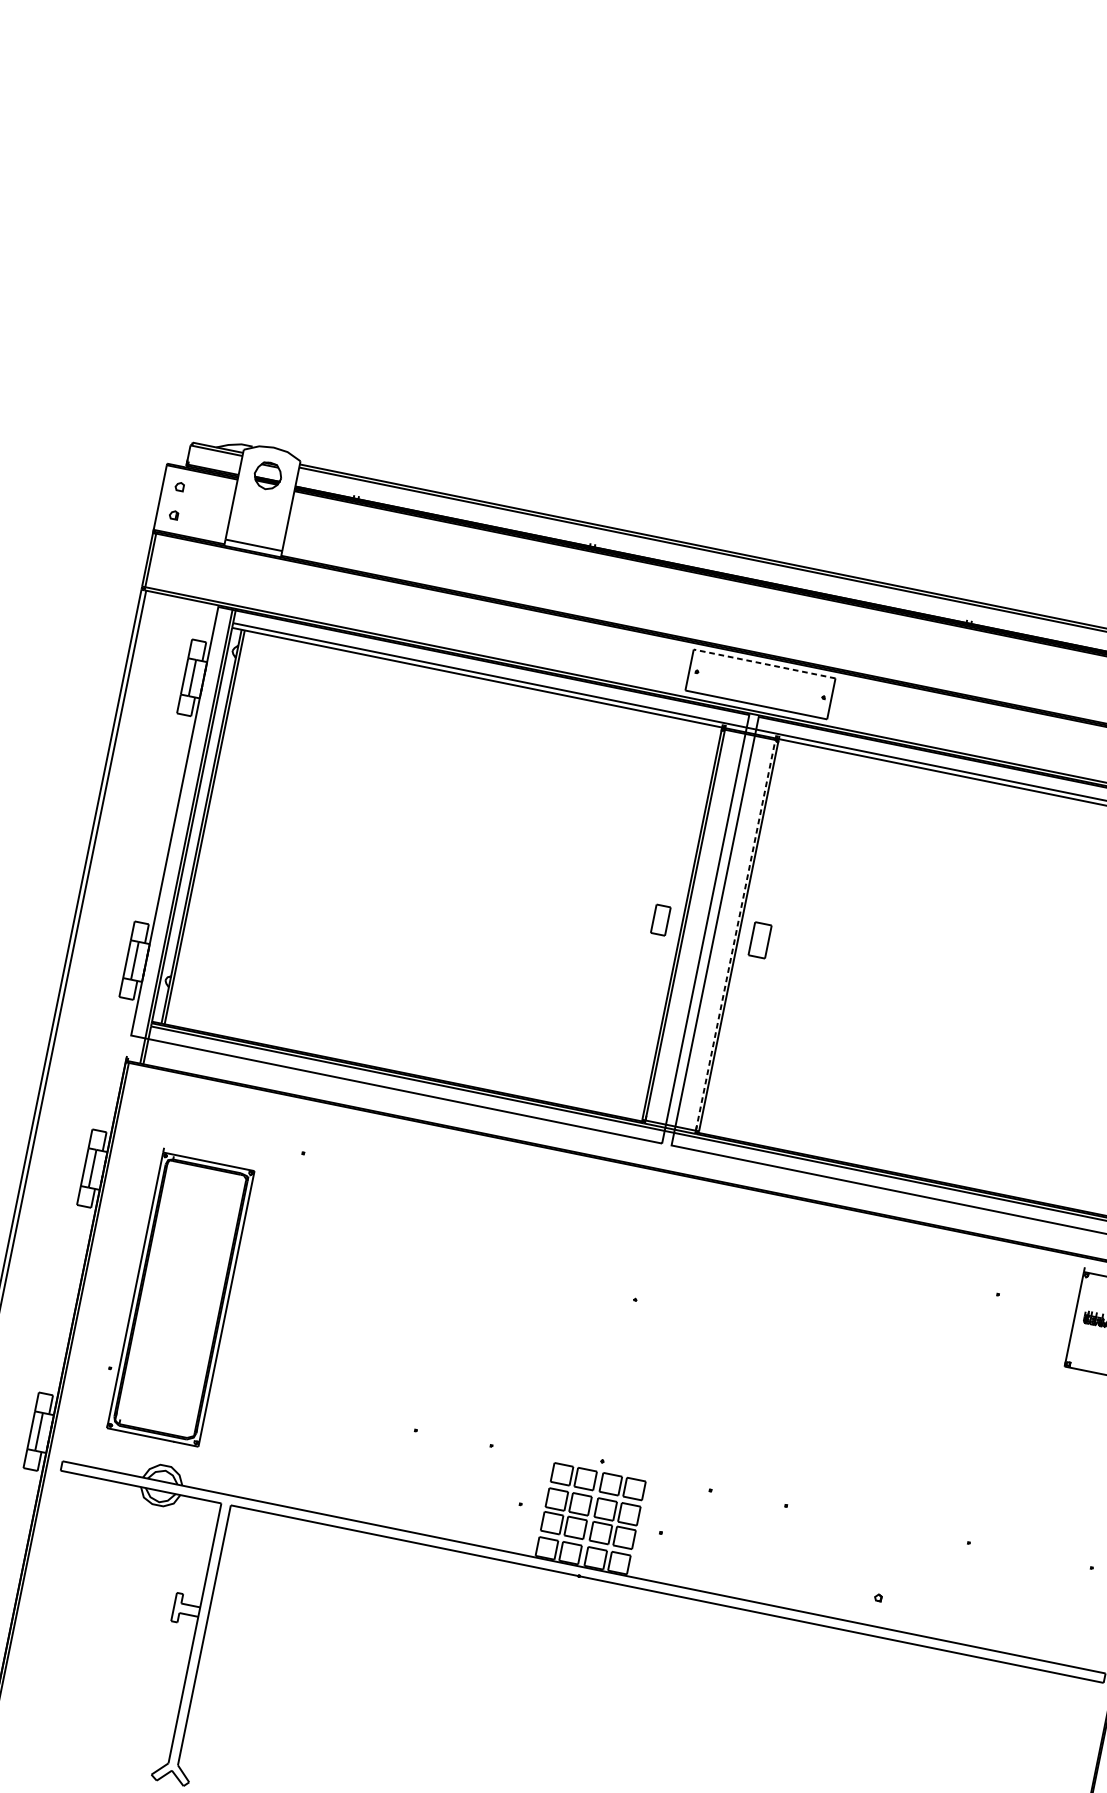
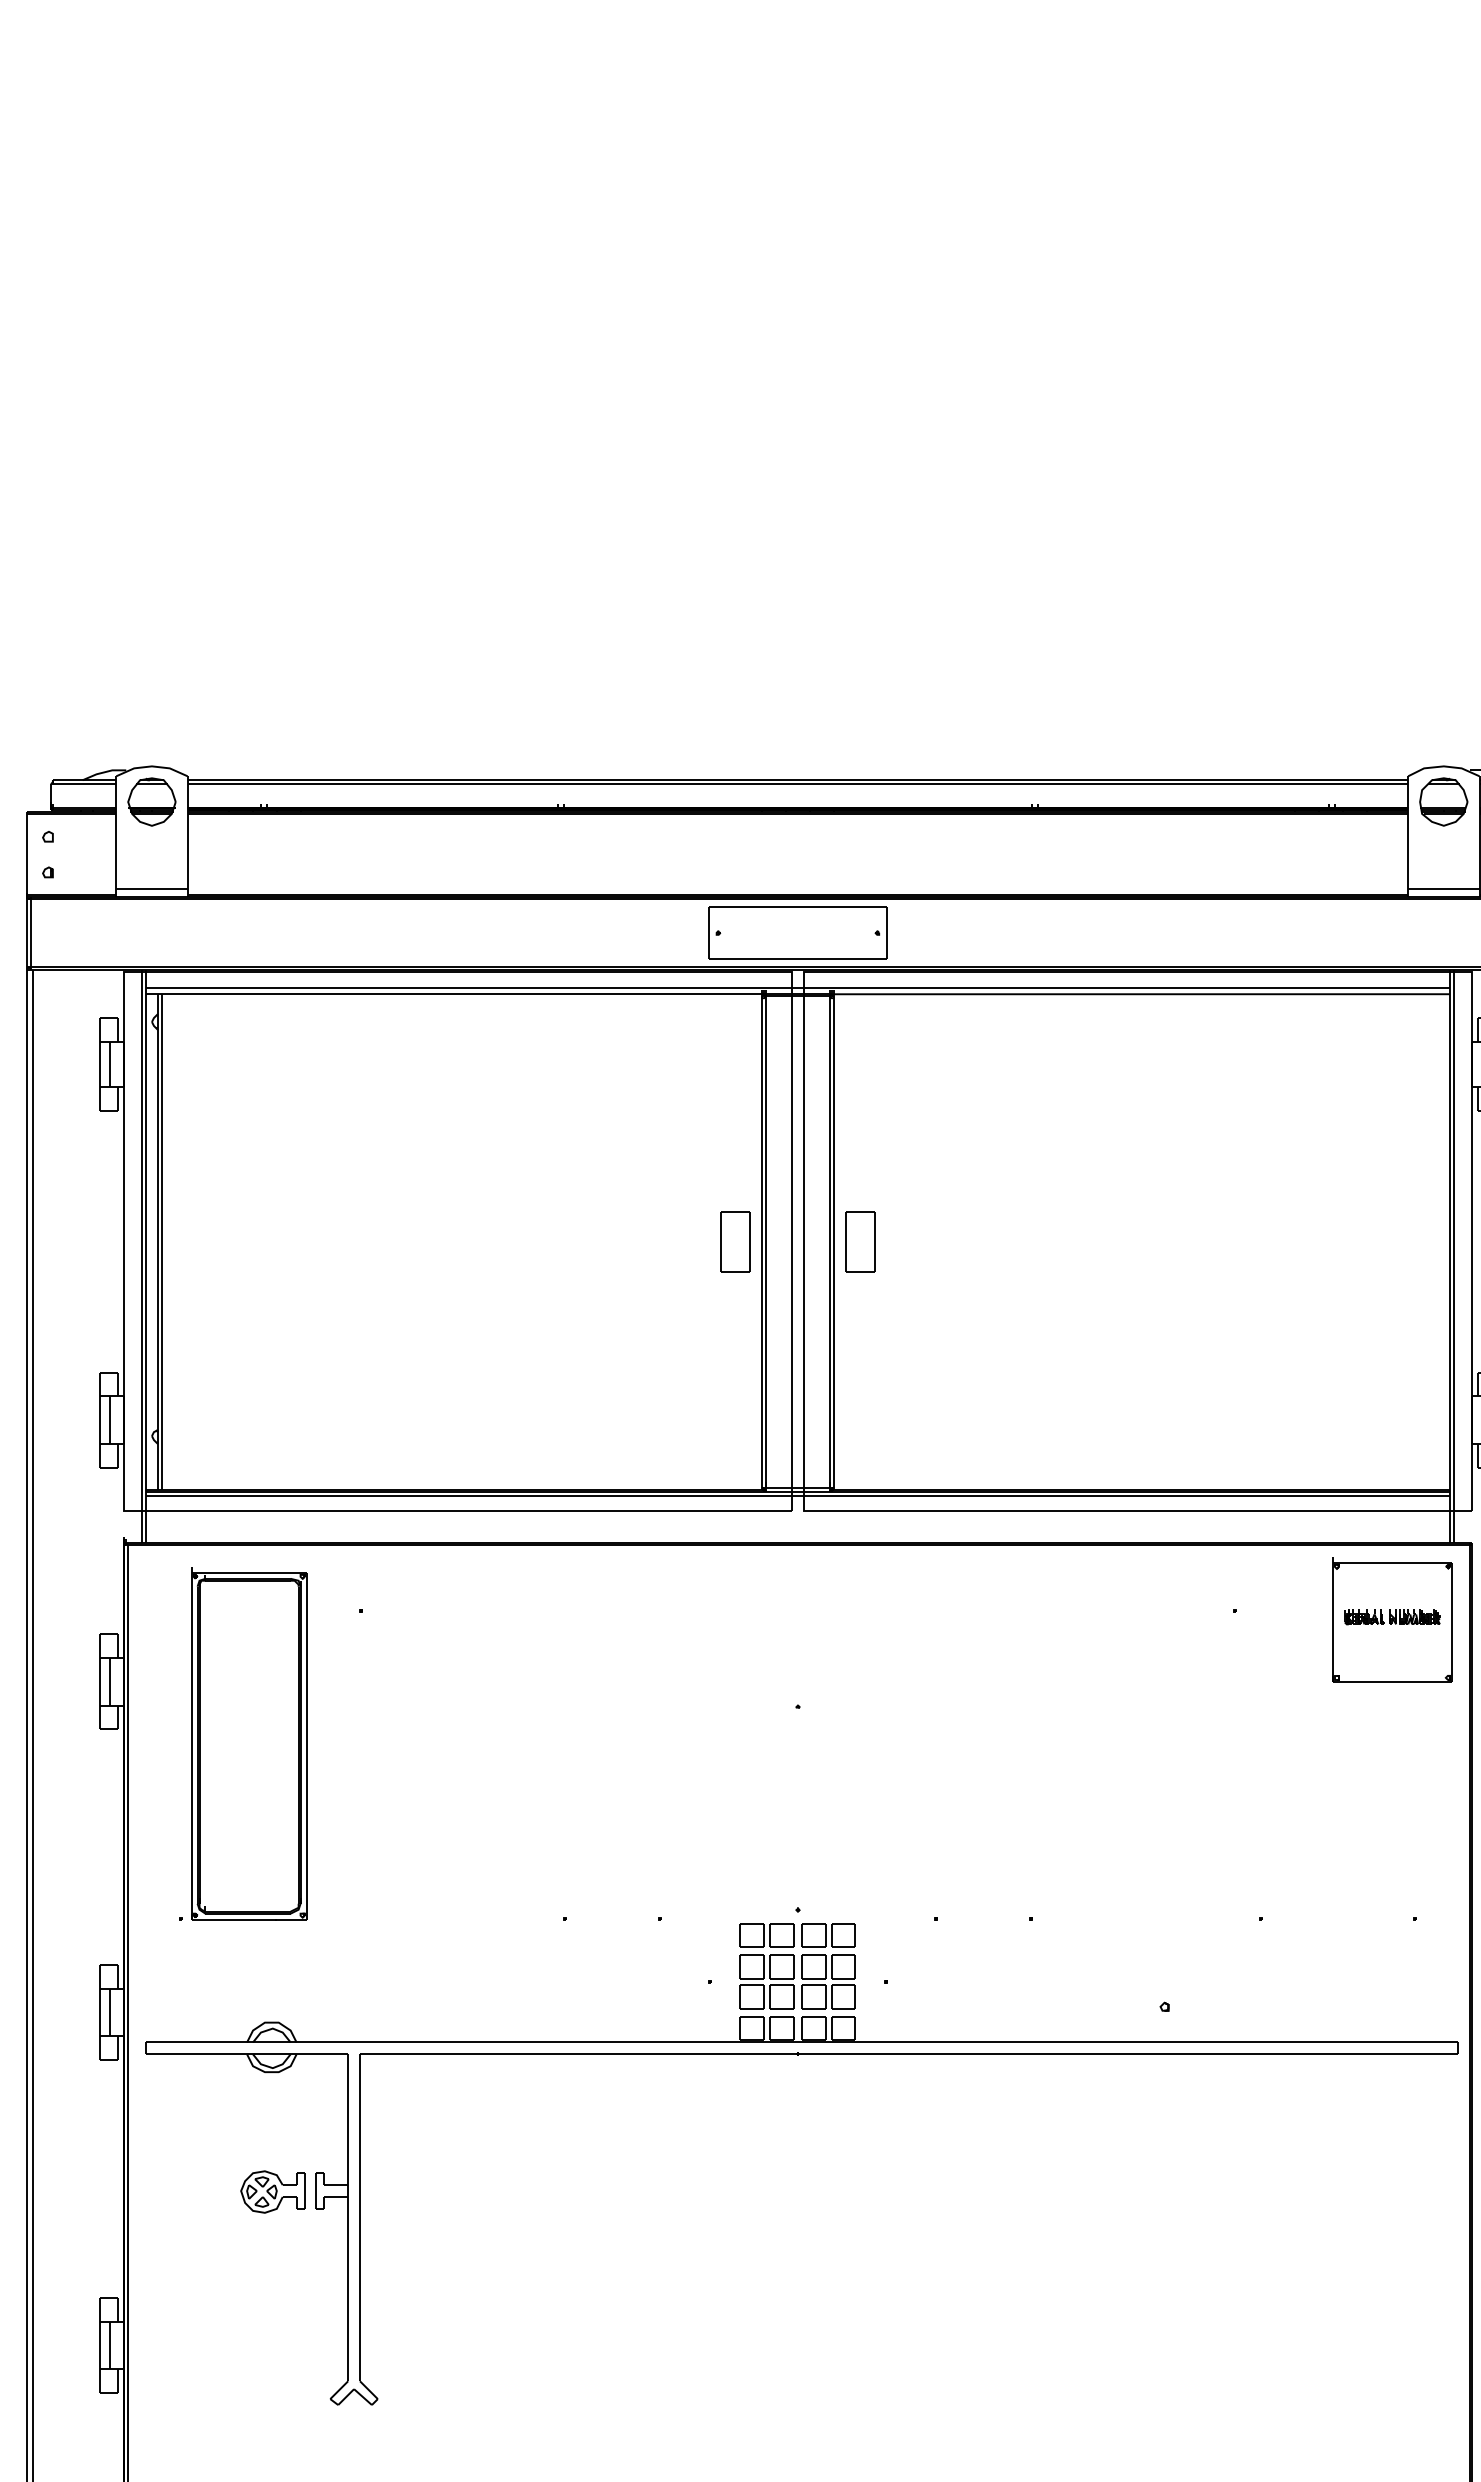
part: (267, 475) -> (151, 801), size x1.43
line: (764, 664) -> (797, 907), dashed -> solid
part: (660, 919) -> (735, 1241), size x1.67
line: (735, 935) -> (829, 1241), dashed -> solid
part: (760, 940) -> (860, 1241), size x1.43
part: (181, 1297) -> (249, 1743), moved
part: (139, 1600) -> (272, 2191), added

